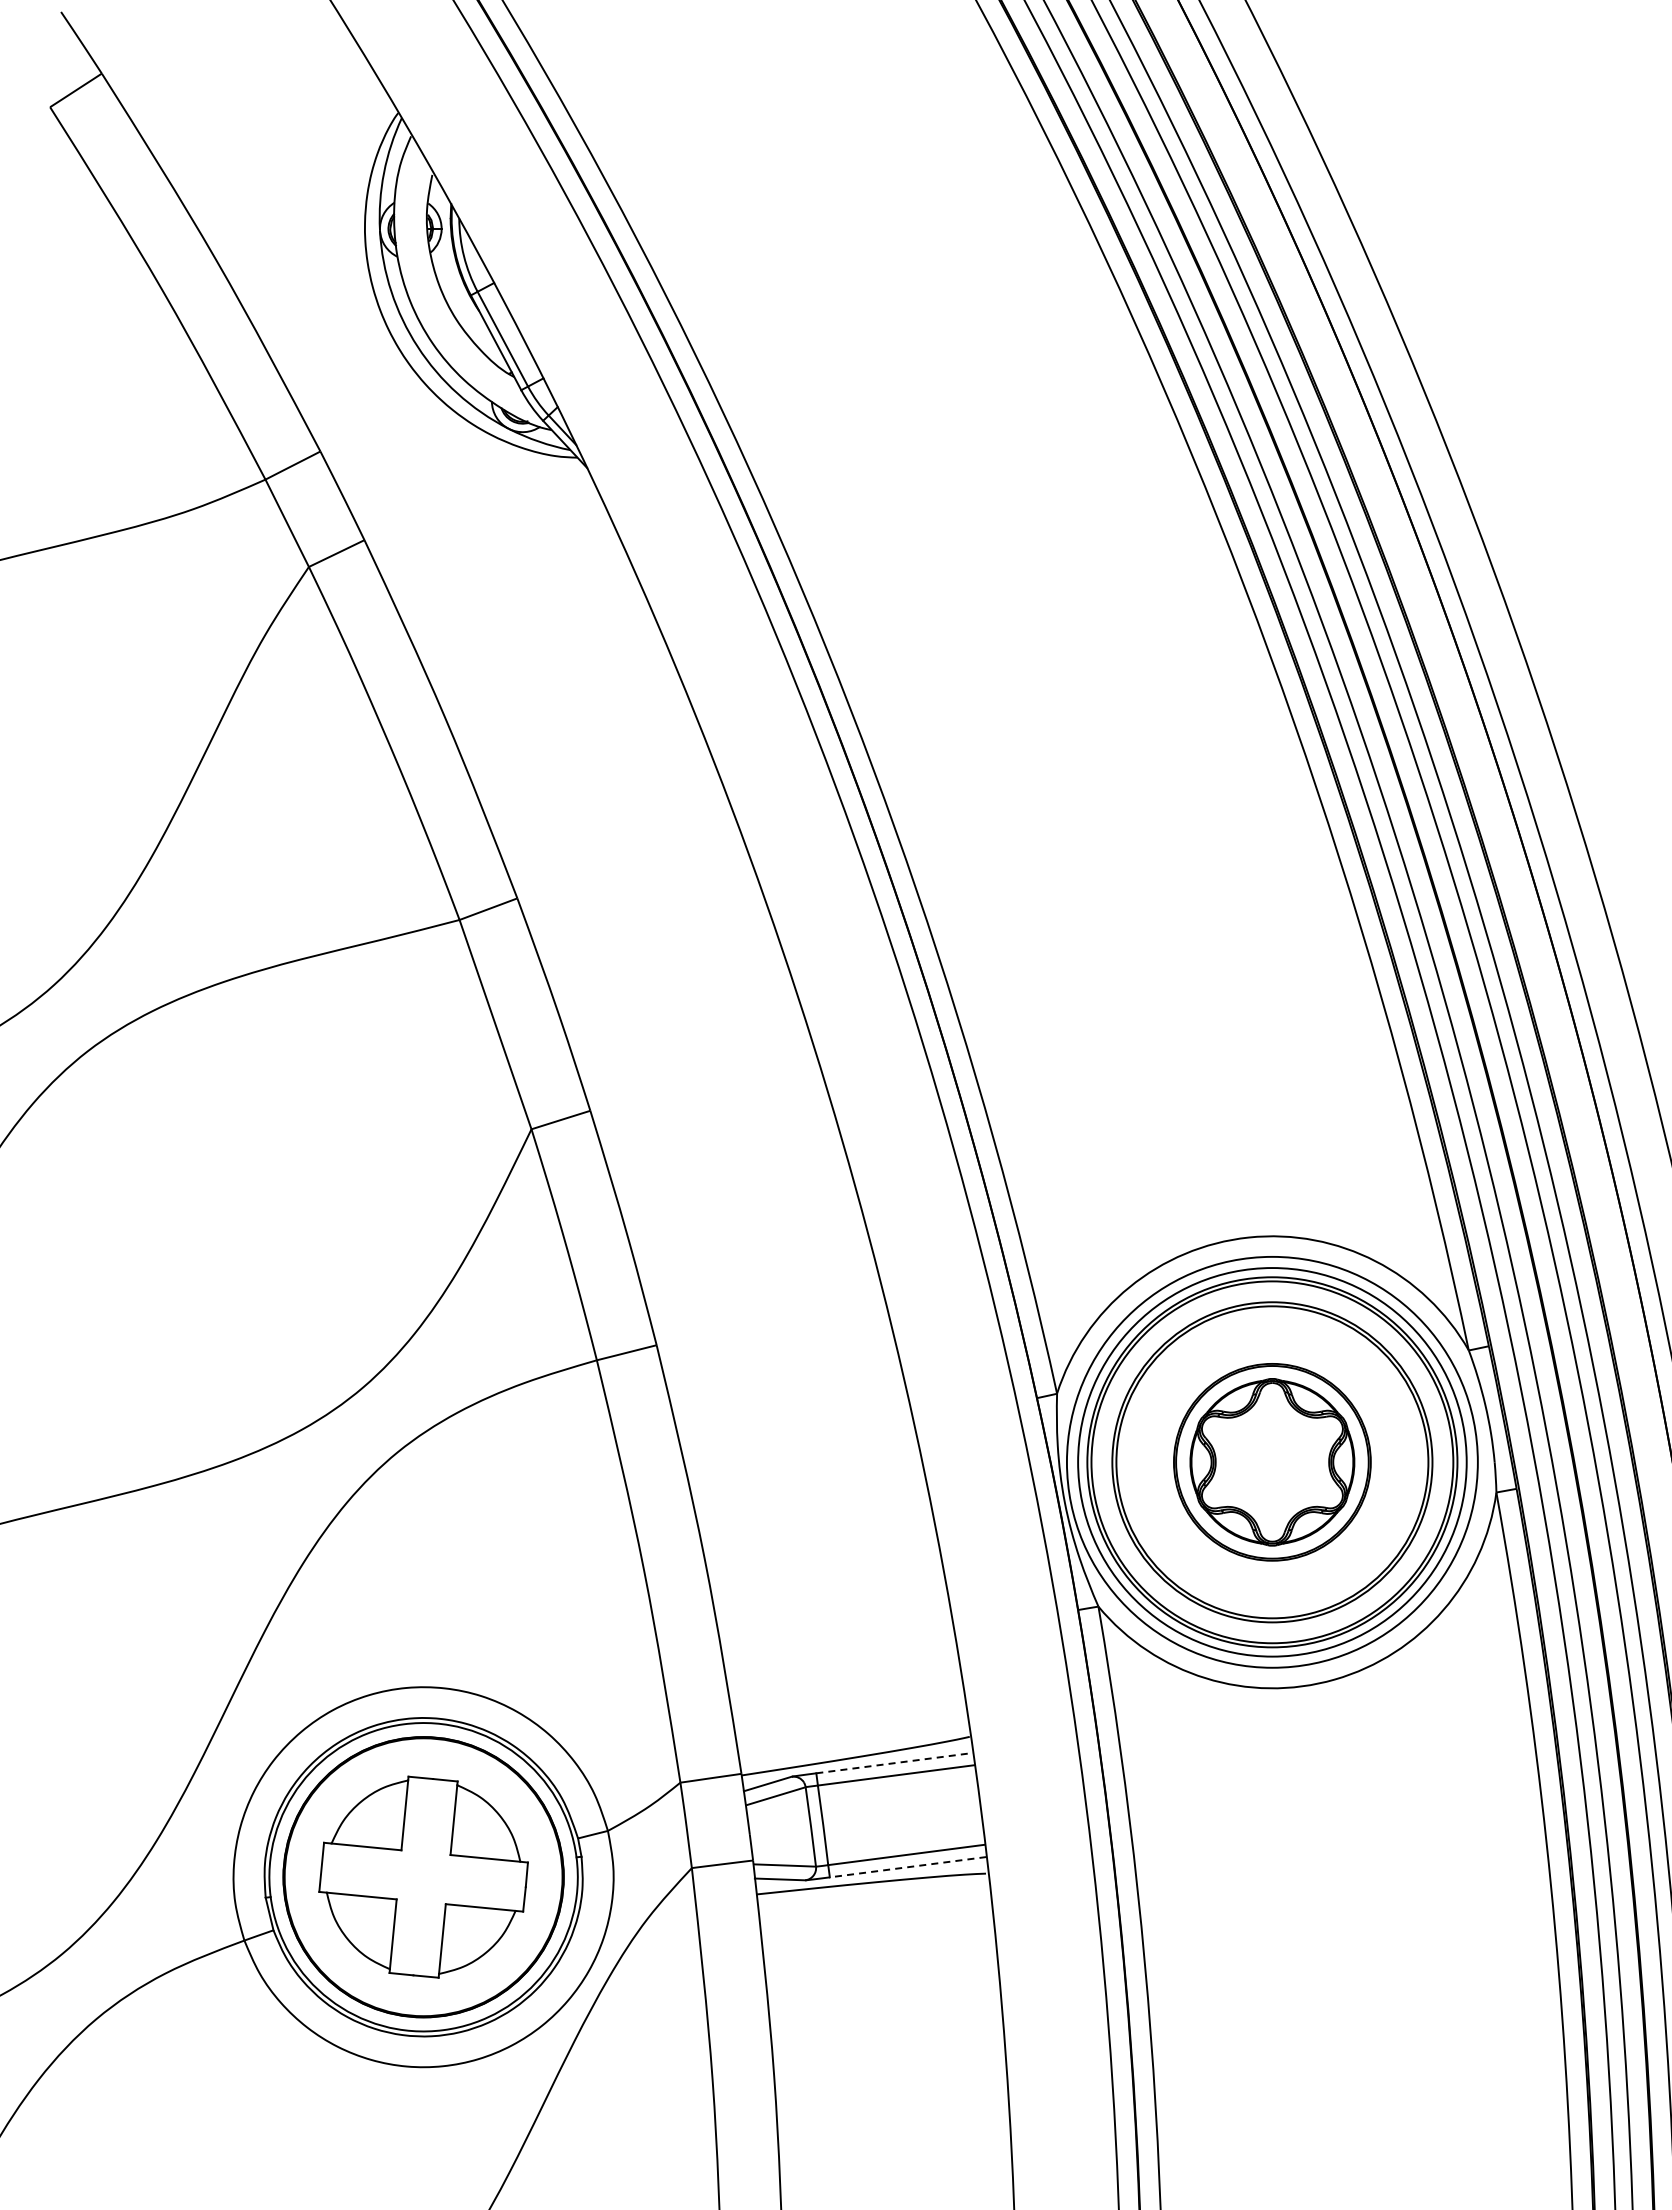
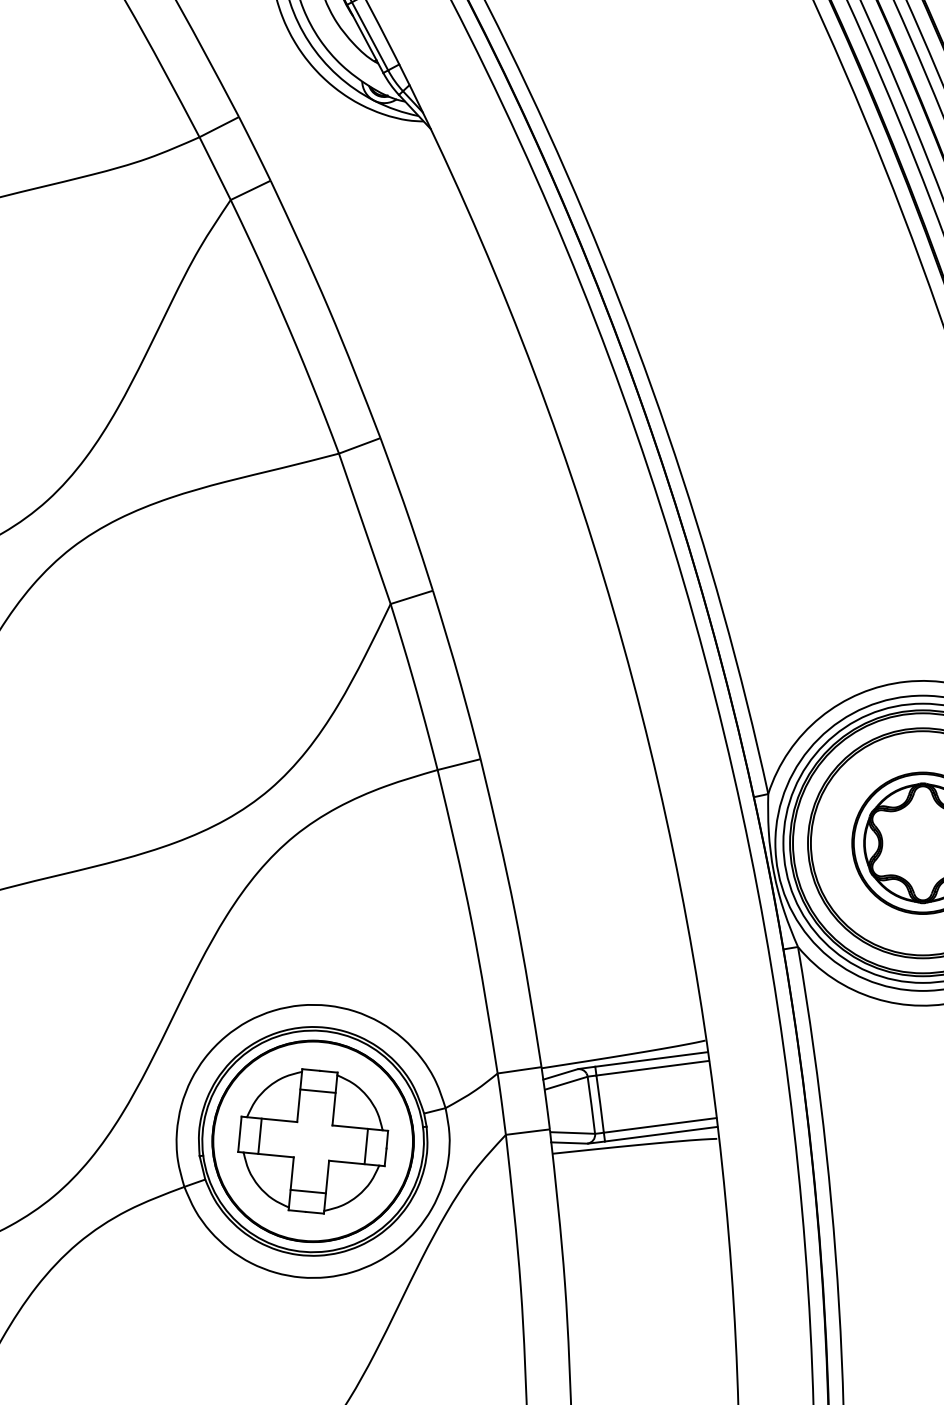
line: (894, 1763) -> (651, 1059), dashed -> solid
line: (429, 1806) -> (317, 1090), added
line: (908, 1867) -> (661, 1134), dashed -> solid
line: (349, 1869) -> (259, 1135), added
line: (497, 1883) -> (366, 1145), added
line: (416, 1946) -> (308, 1191), added

